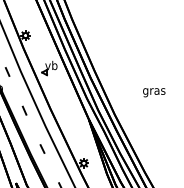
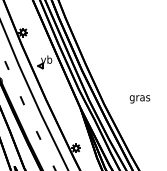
text: (153, 92) -> (139, 99), moved

